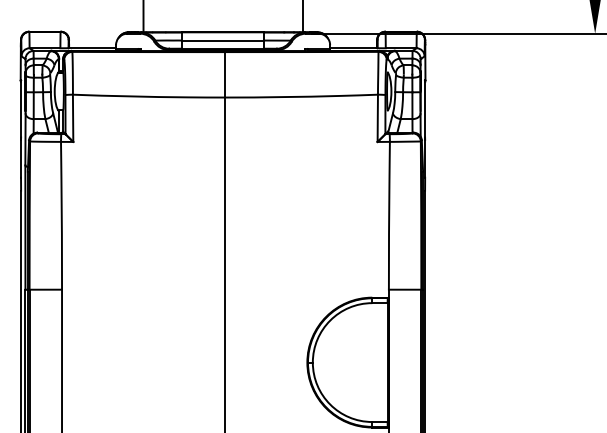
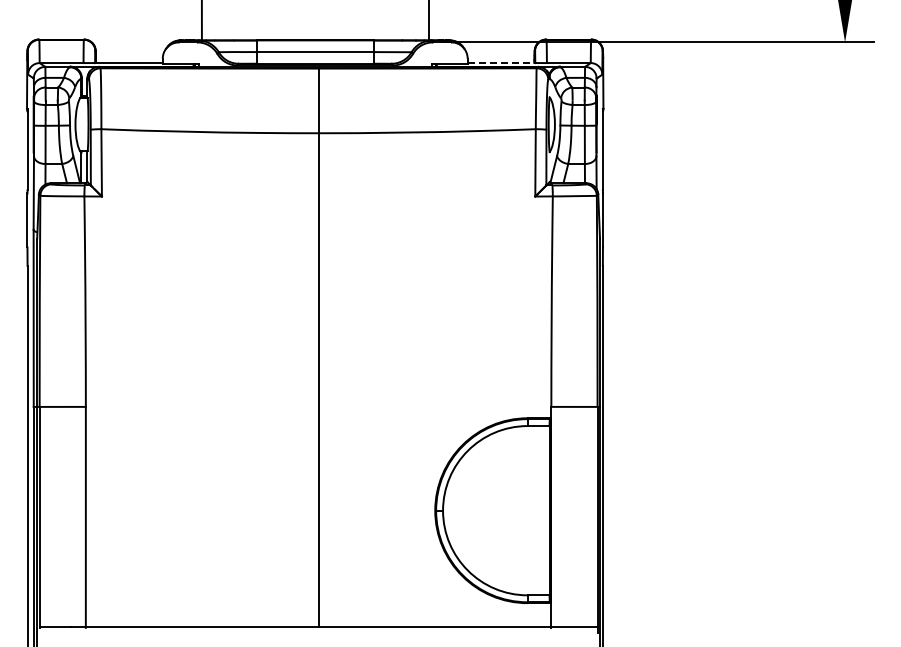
line: (353, 47) -> (501, 62), solid -> dashed

